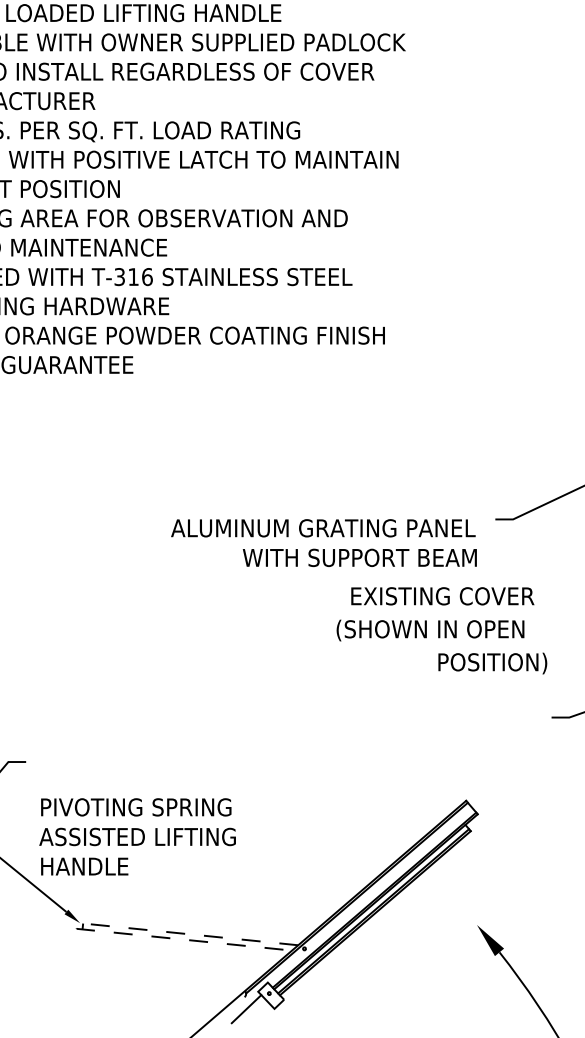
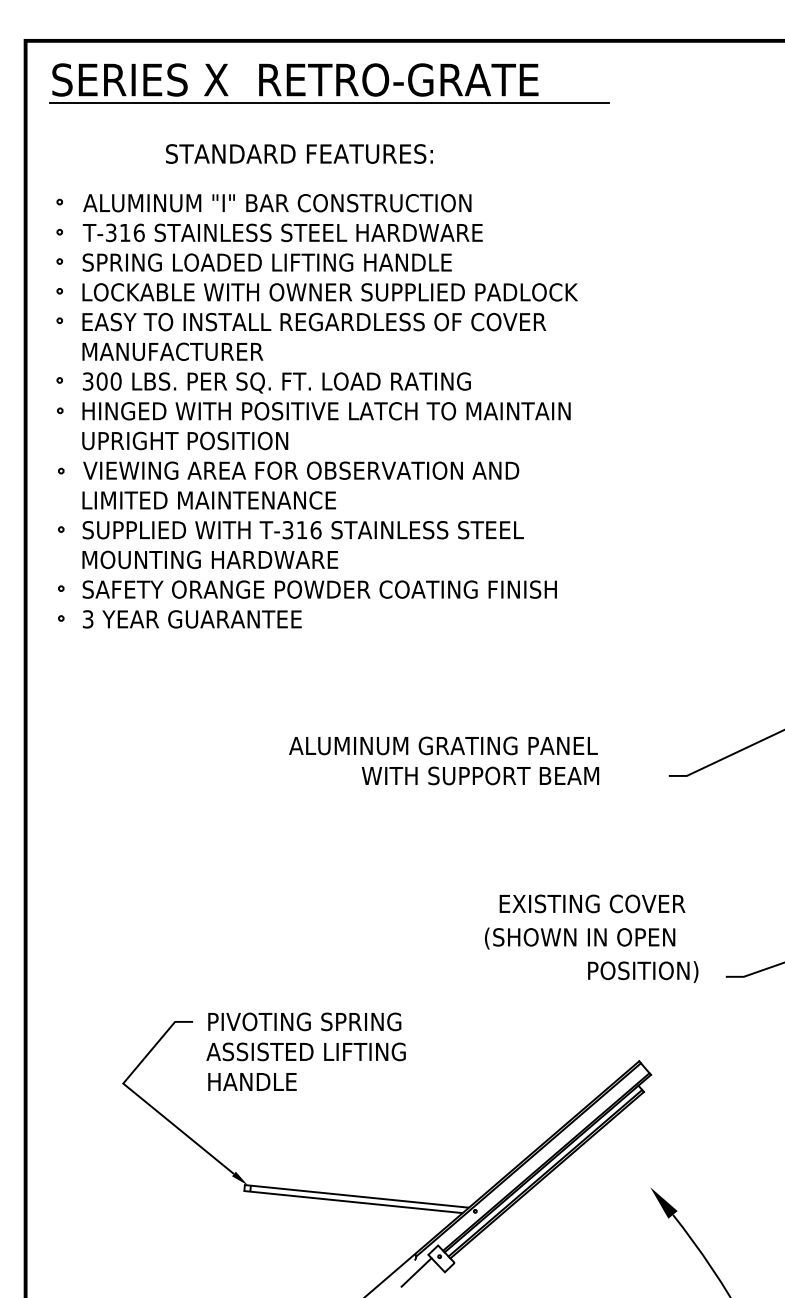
text: (324, 542) -> (444, 760), moved
text: (441, 630) -> (591, 938), moved
text: (137, 836) -> (305, 1051), moved
line: (76, 923) -> (244, 1185), dashed -> solid

